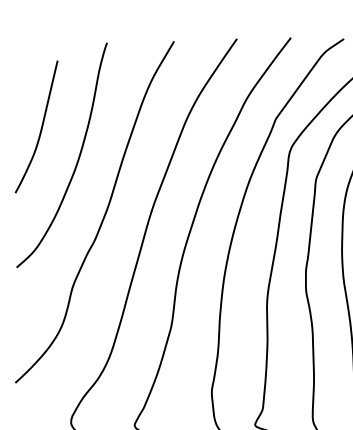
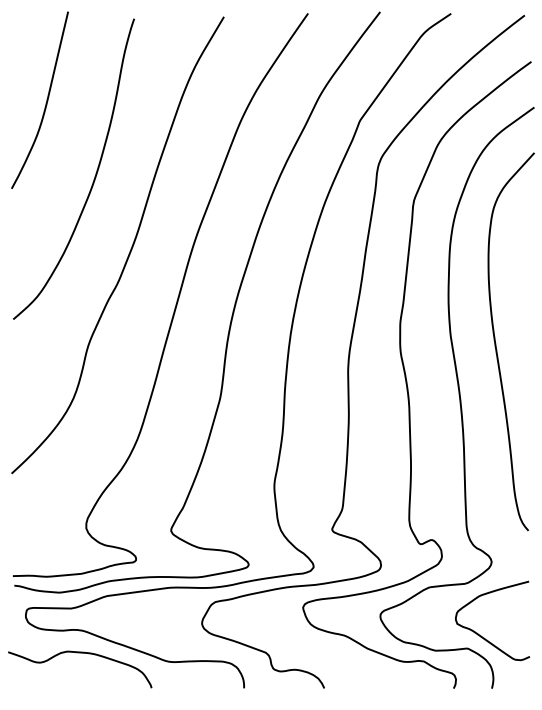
curve: (41, 126) -> (46, 99), moved

